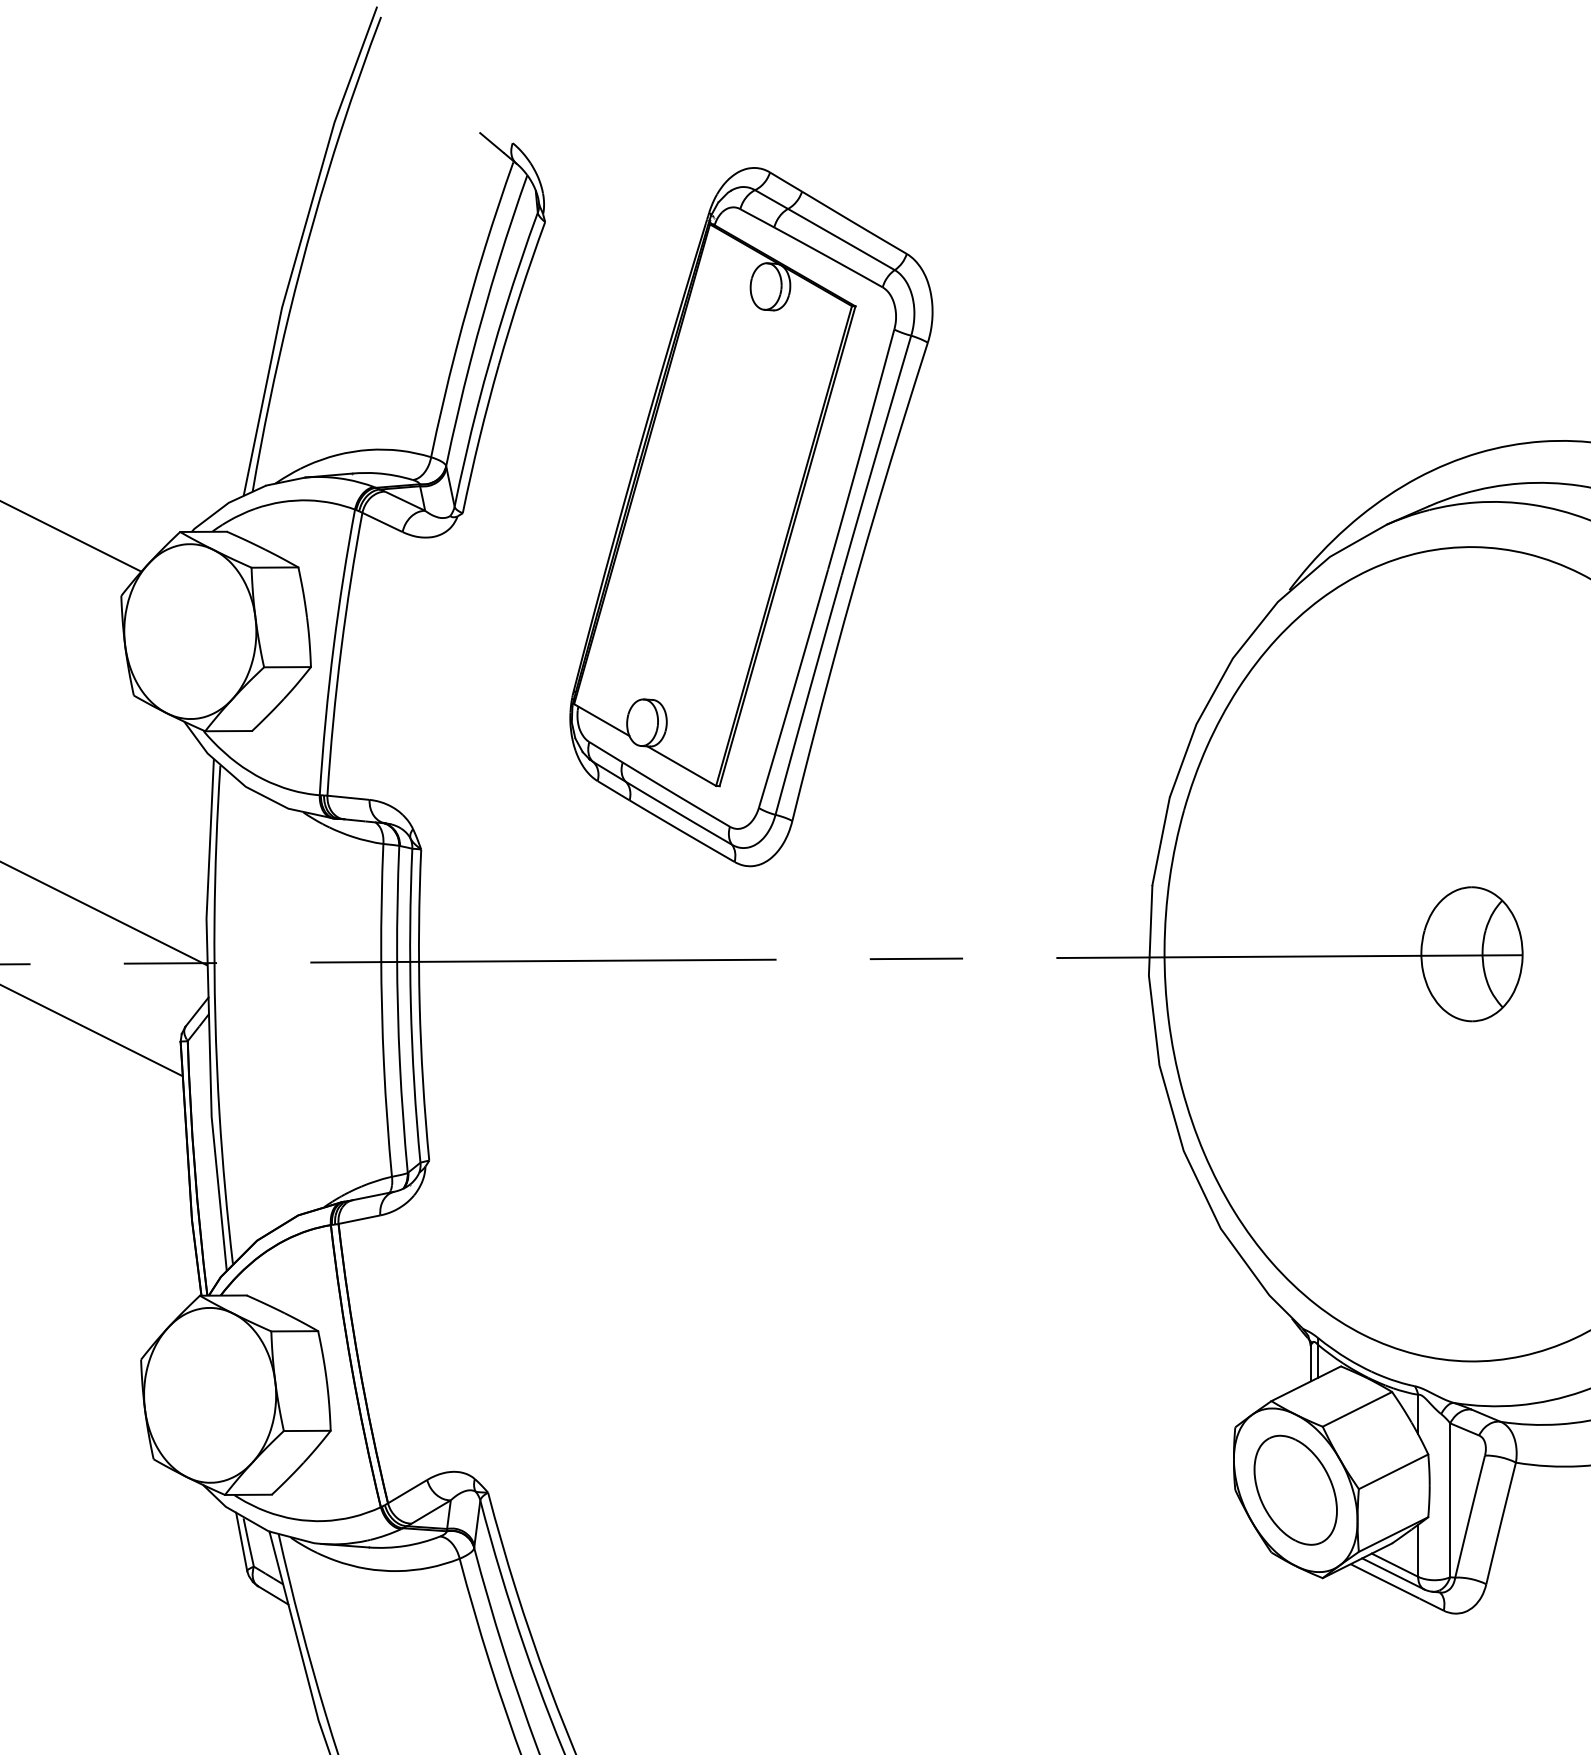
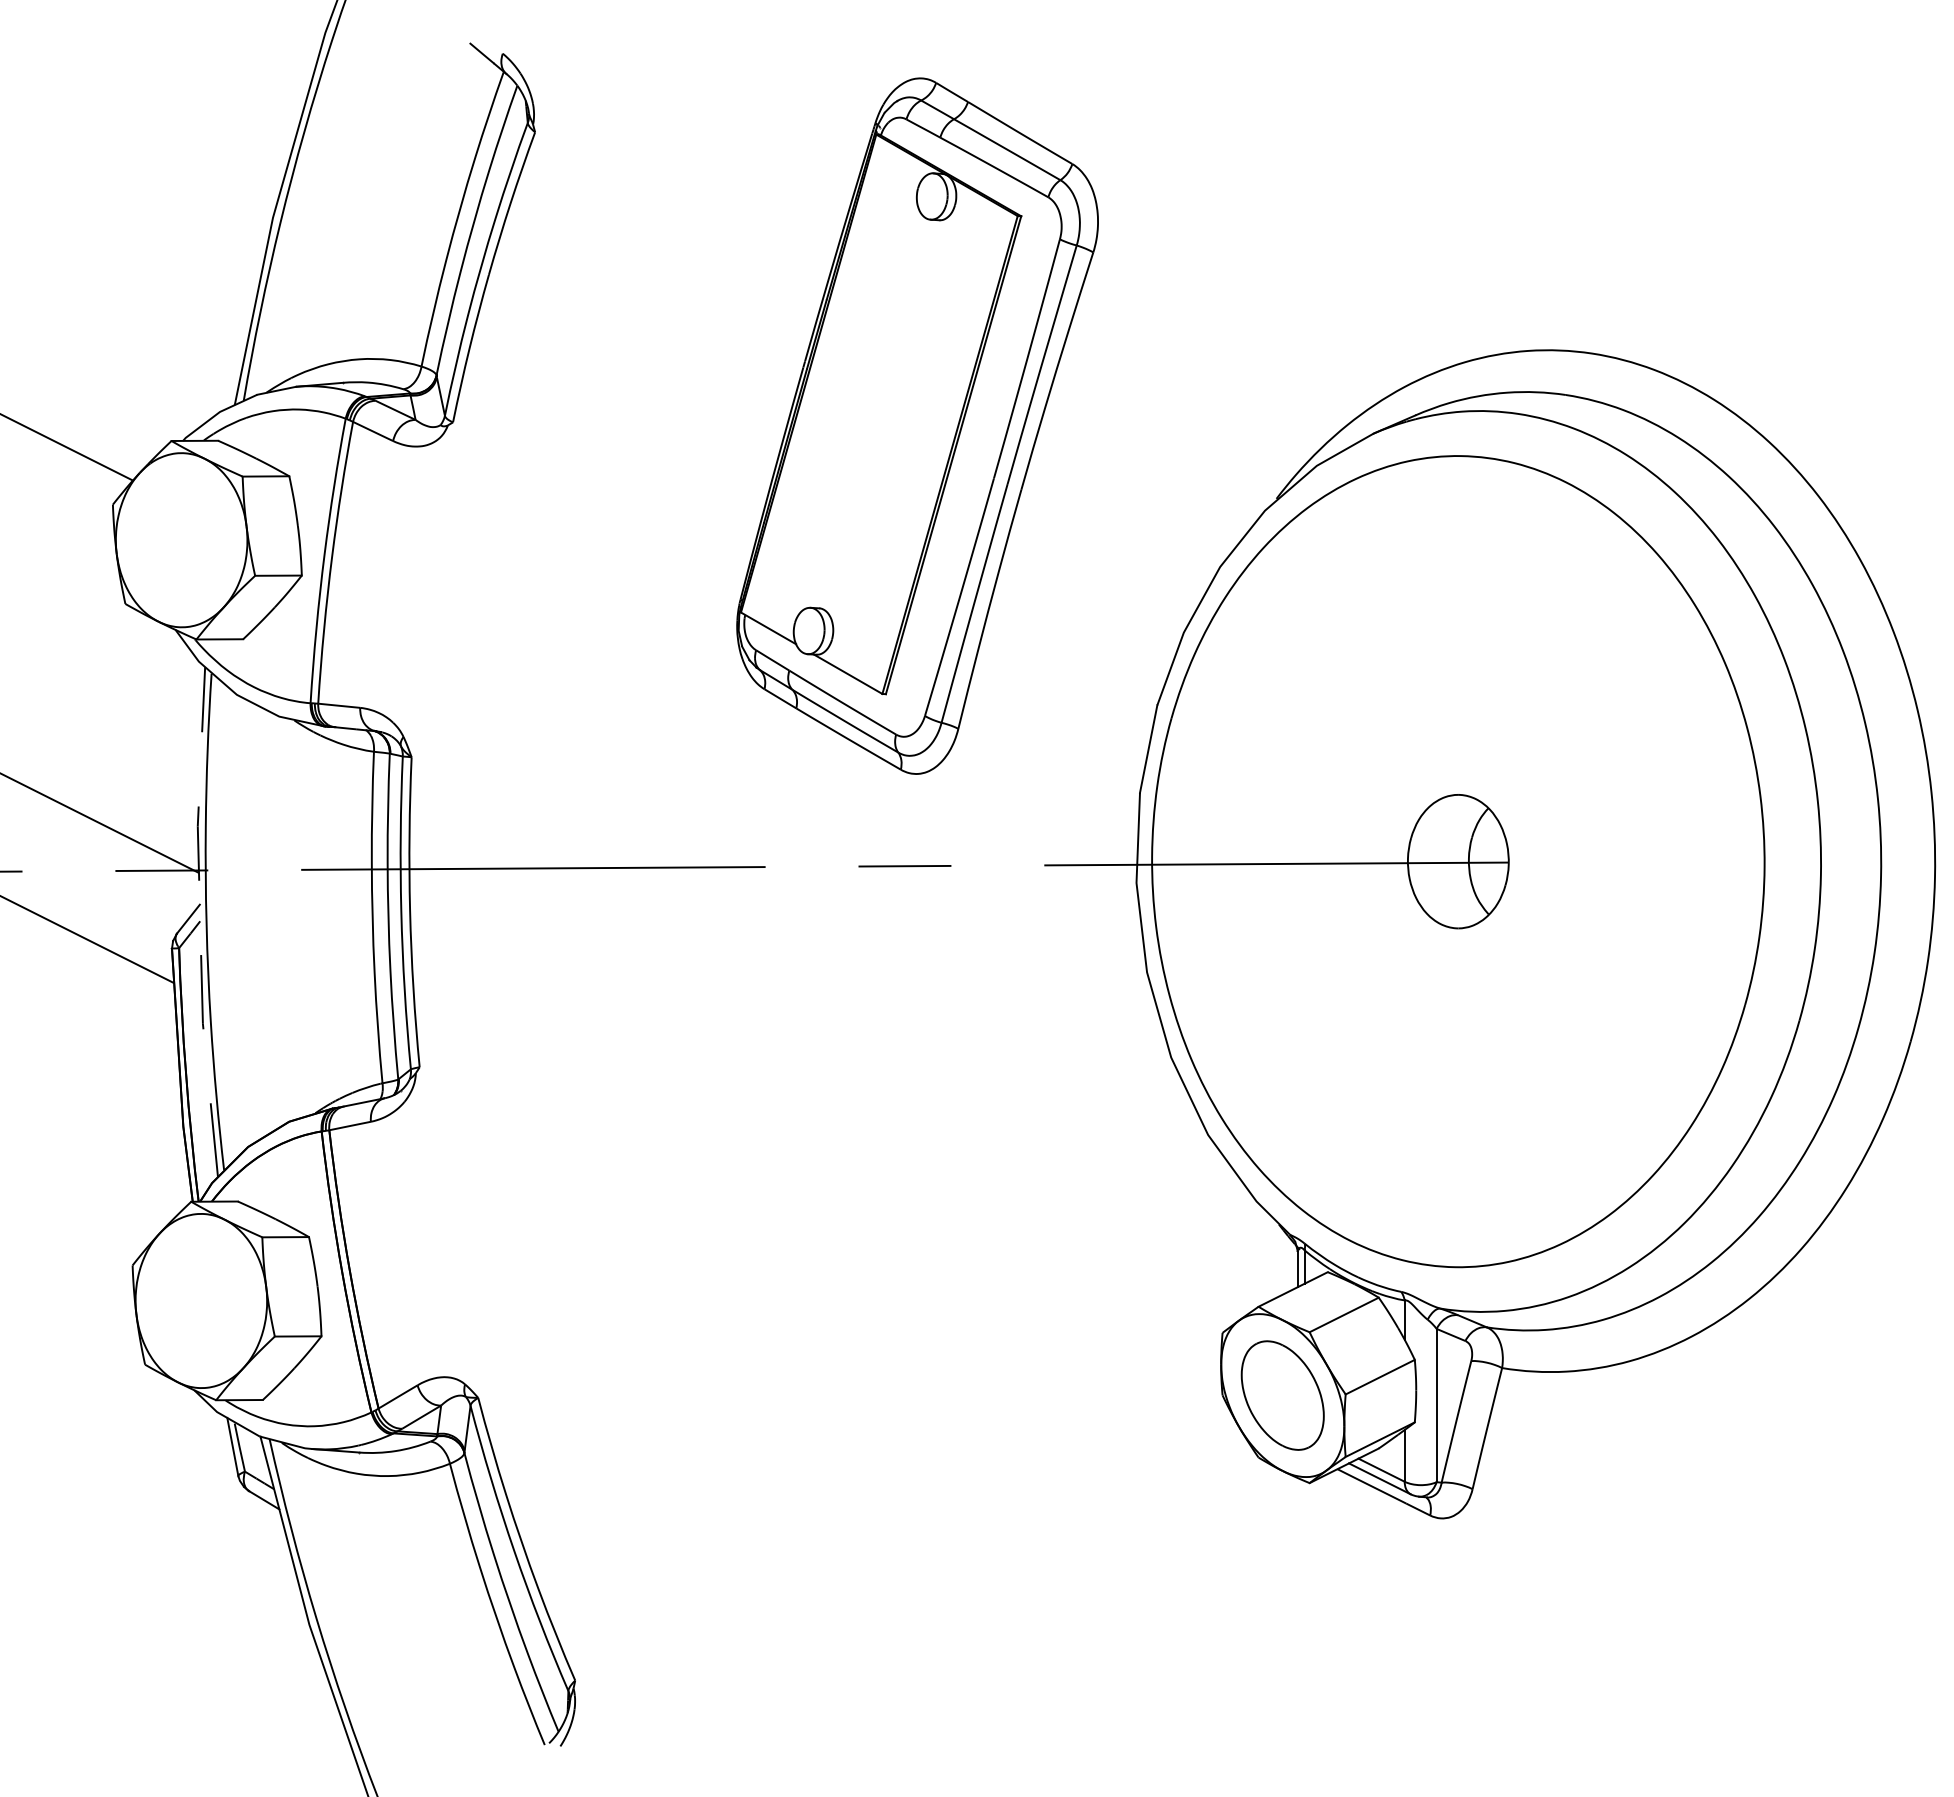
part: (751, 516) -> (917, 425), moved
line: (209, 1015) -> (200, 922), solid -> dashed

